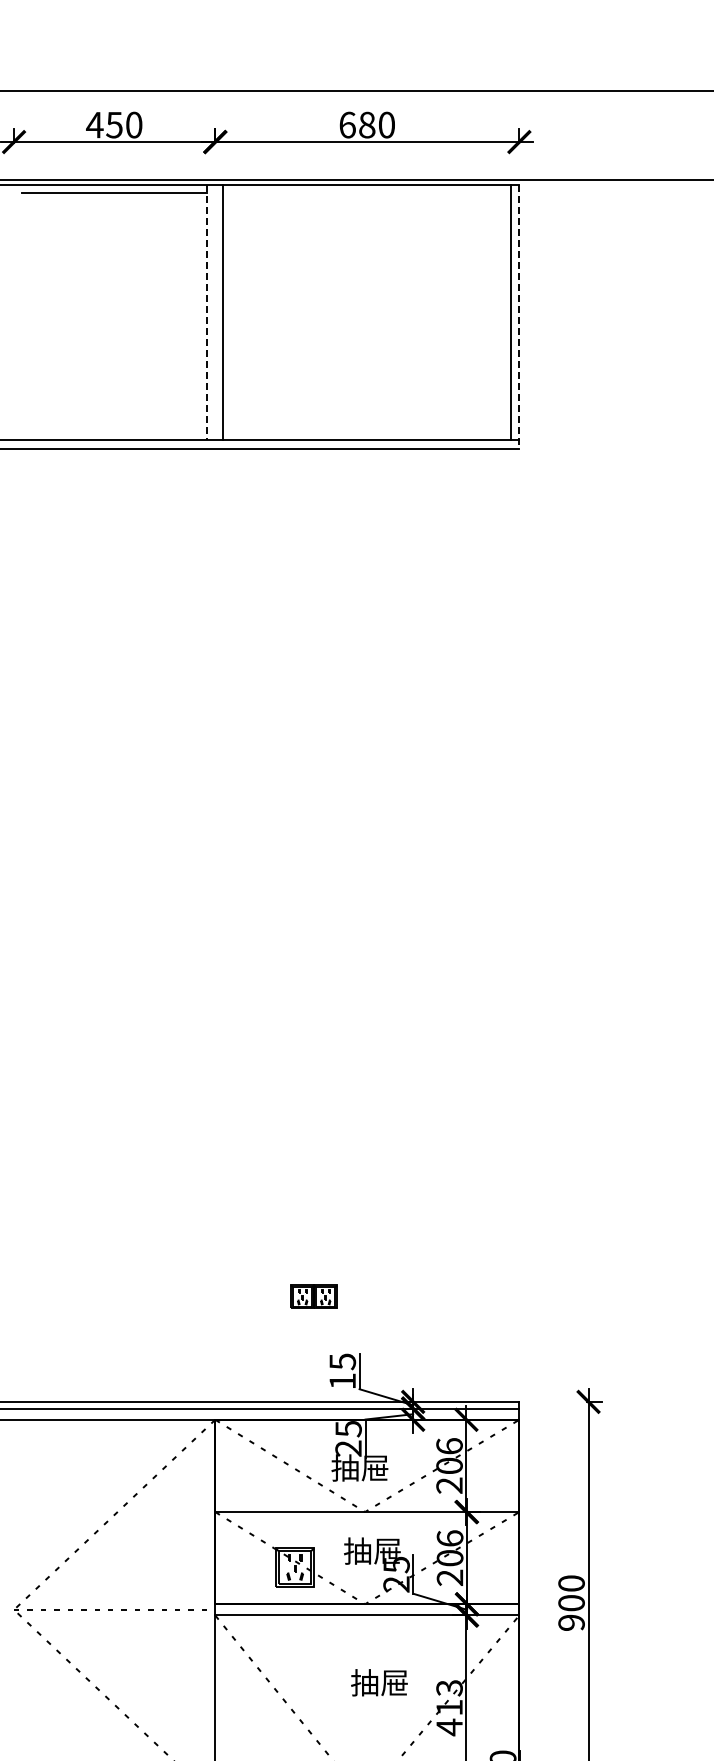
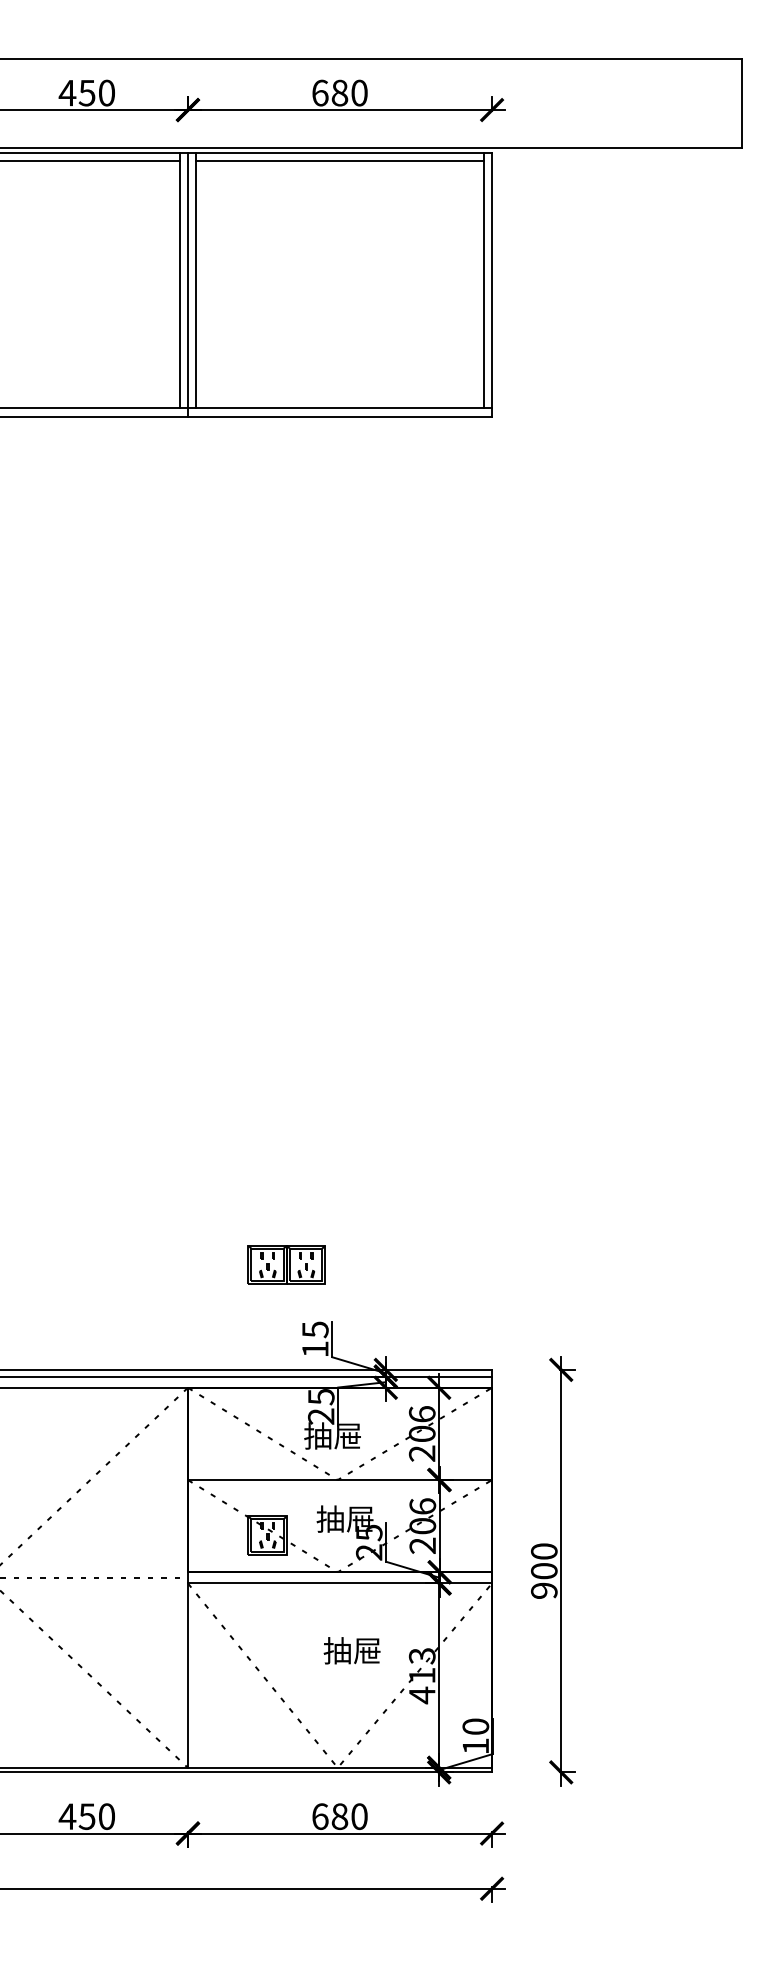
line: (367, 192) -> (340, 160), added
line: (206, 312) -> (179, 280), dashed -> solid
line: (214, 316) -> (187, 284), added
line: (519, 316) -> (492, 284), dashed -> solid
part: (313, 1296) -> (286, 1264), size x1.67

